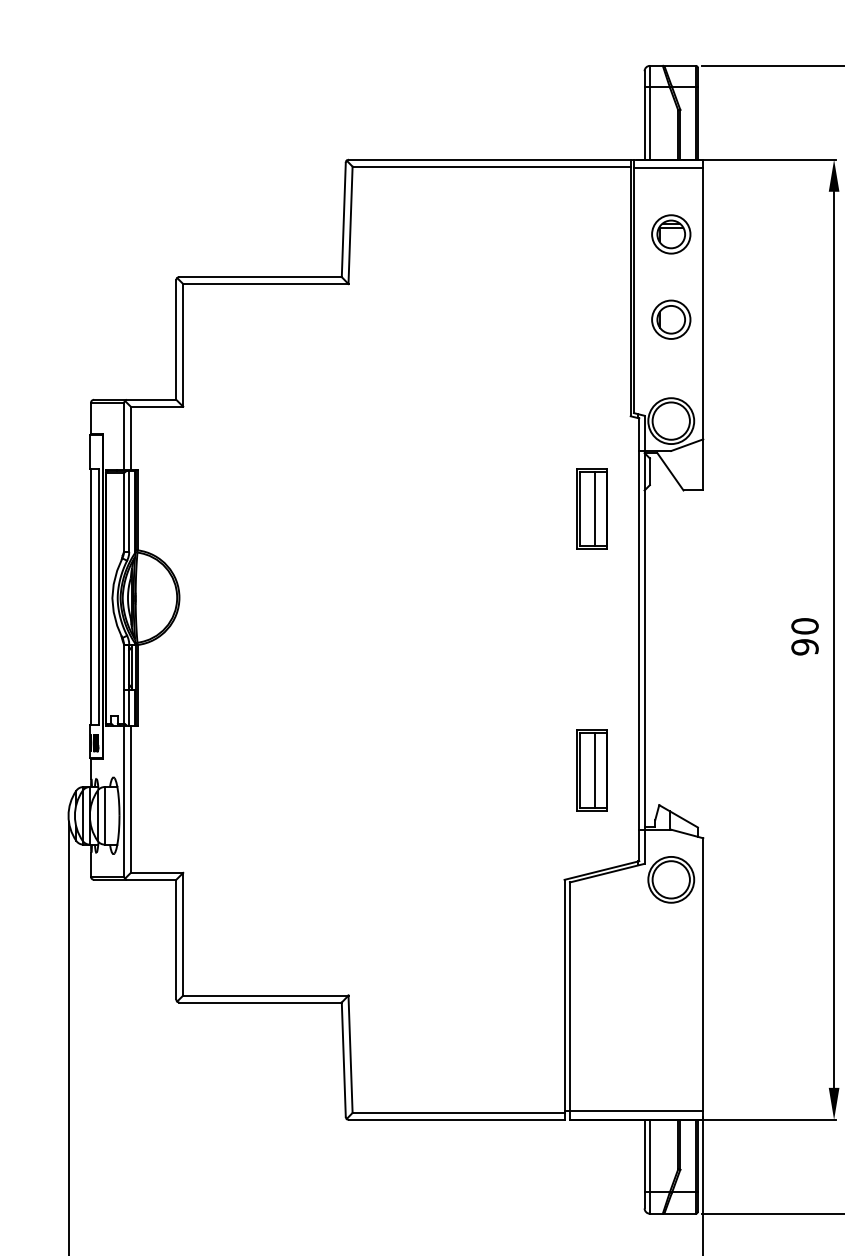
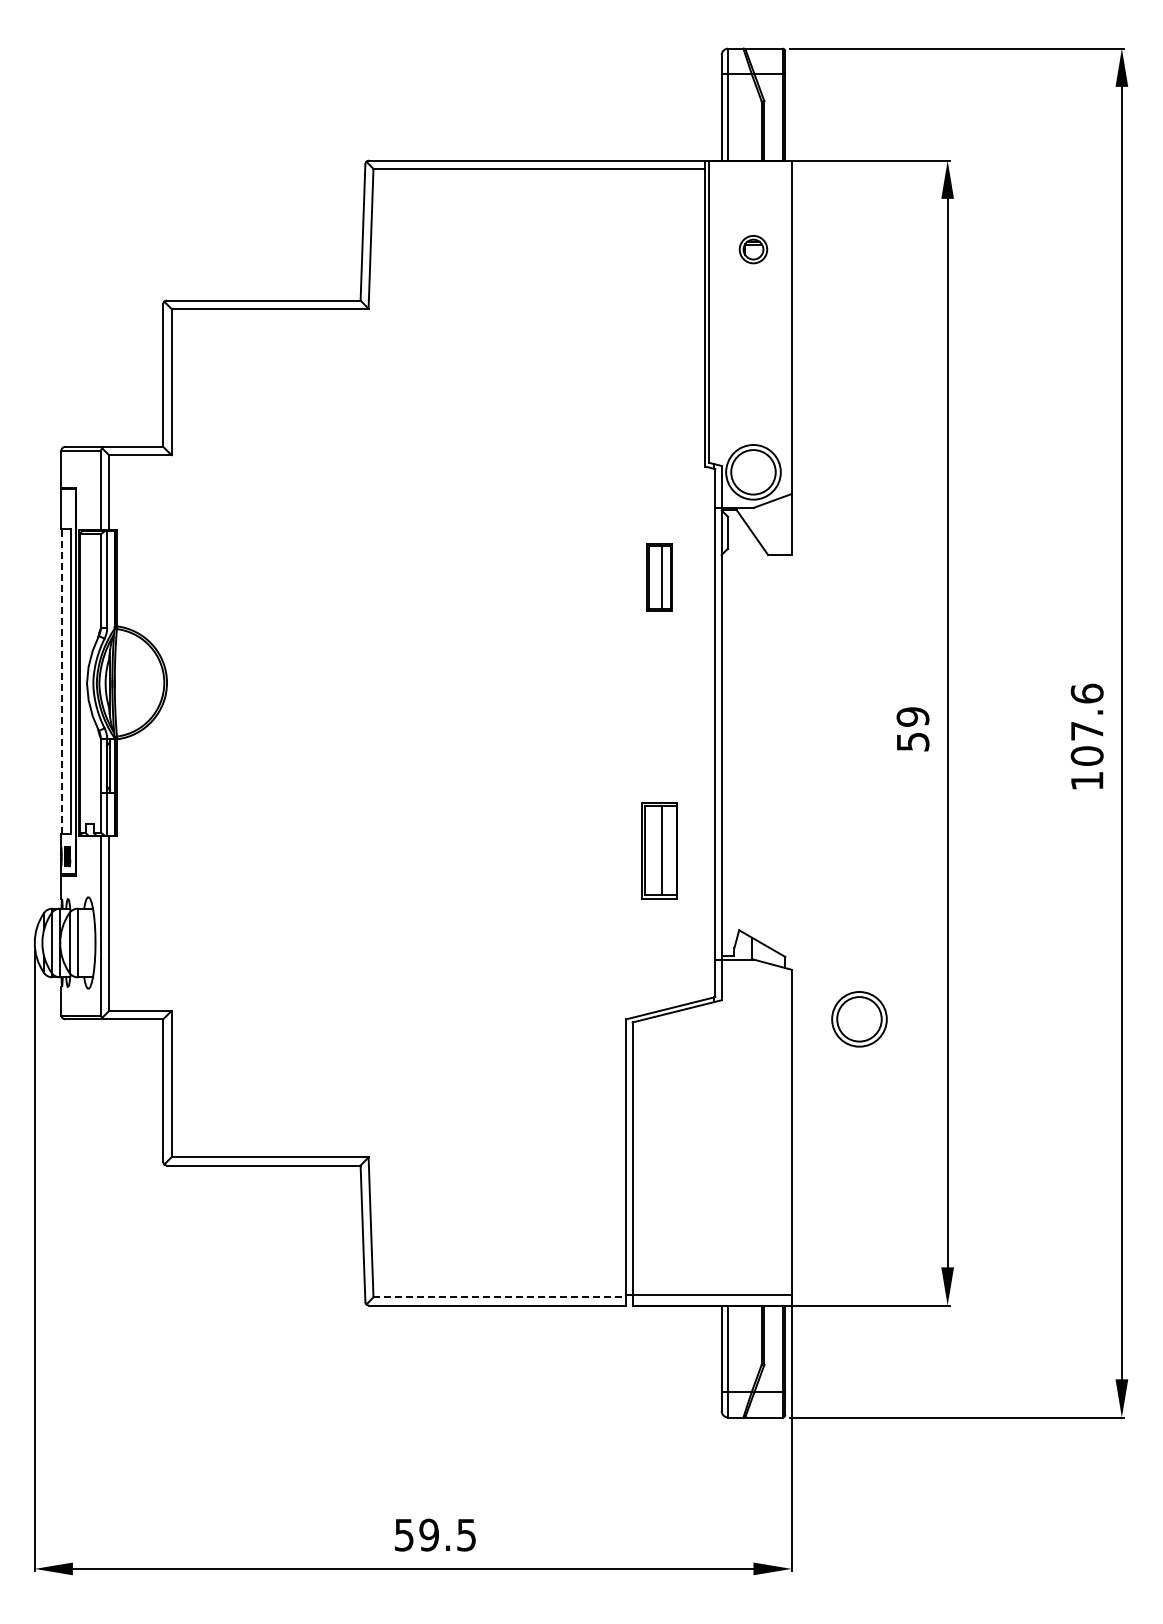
line: (667, 168) -> (749, 170), removed
part: (671, 234) -> (753, 249), size x0.6
part: (671, 319) -> (753, 351), removed
part: (592, 509) -> (659, 577), size x0.7
line: (90, 596) -> (61, 681), solid -> dashed
text: (804, 636) -> (912, 729), 90 -> 59
part: (592, 770) -> (659, 850), moved
part: (671, 879) -> (859, 1019), moved
line: (459, 1113) -> (500, 1297), solid -> dashed

